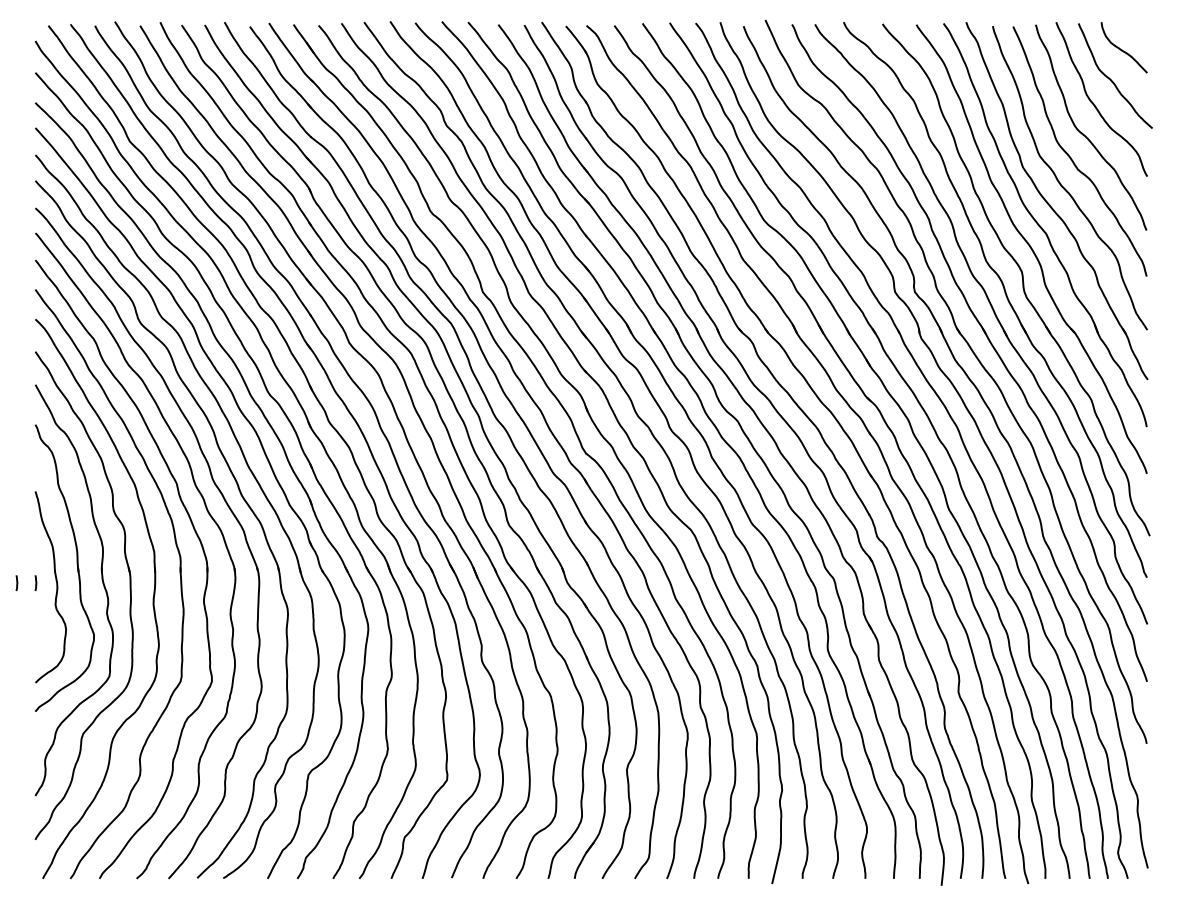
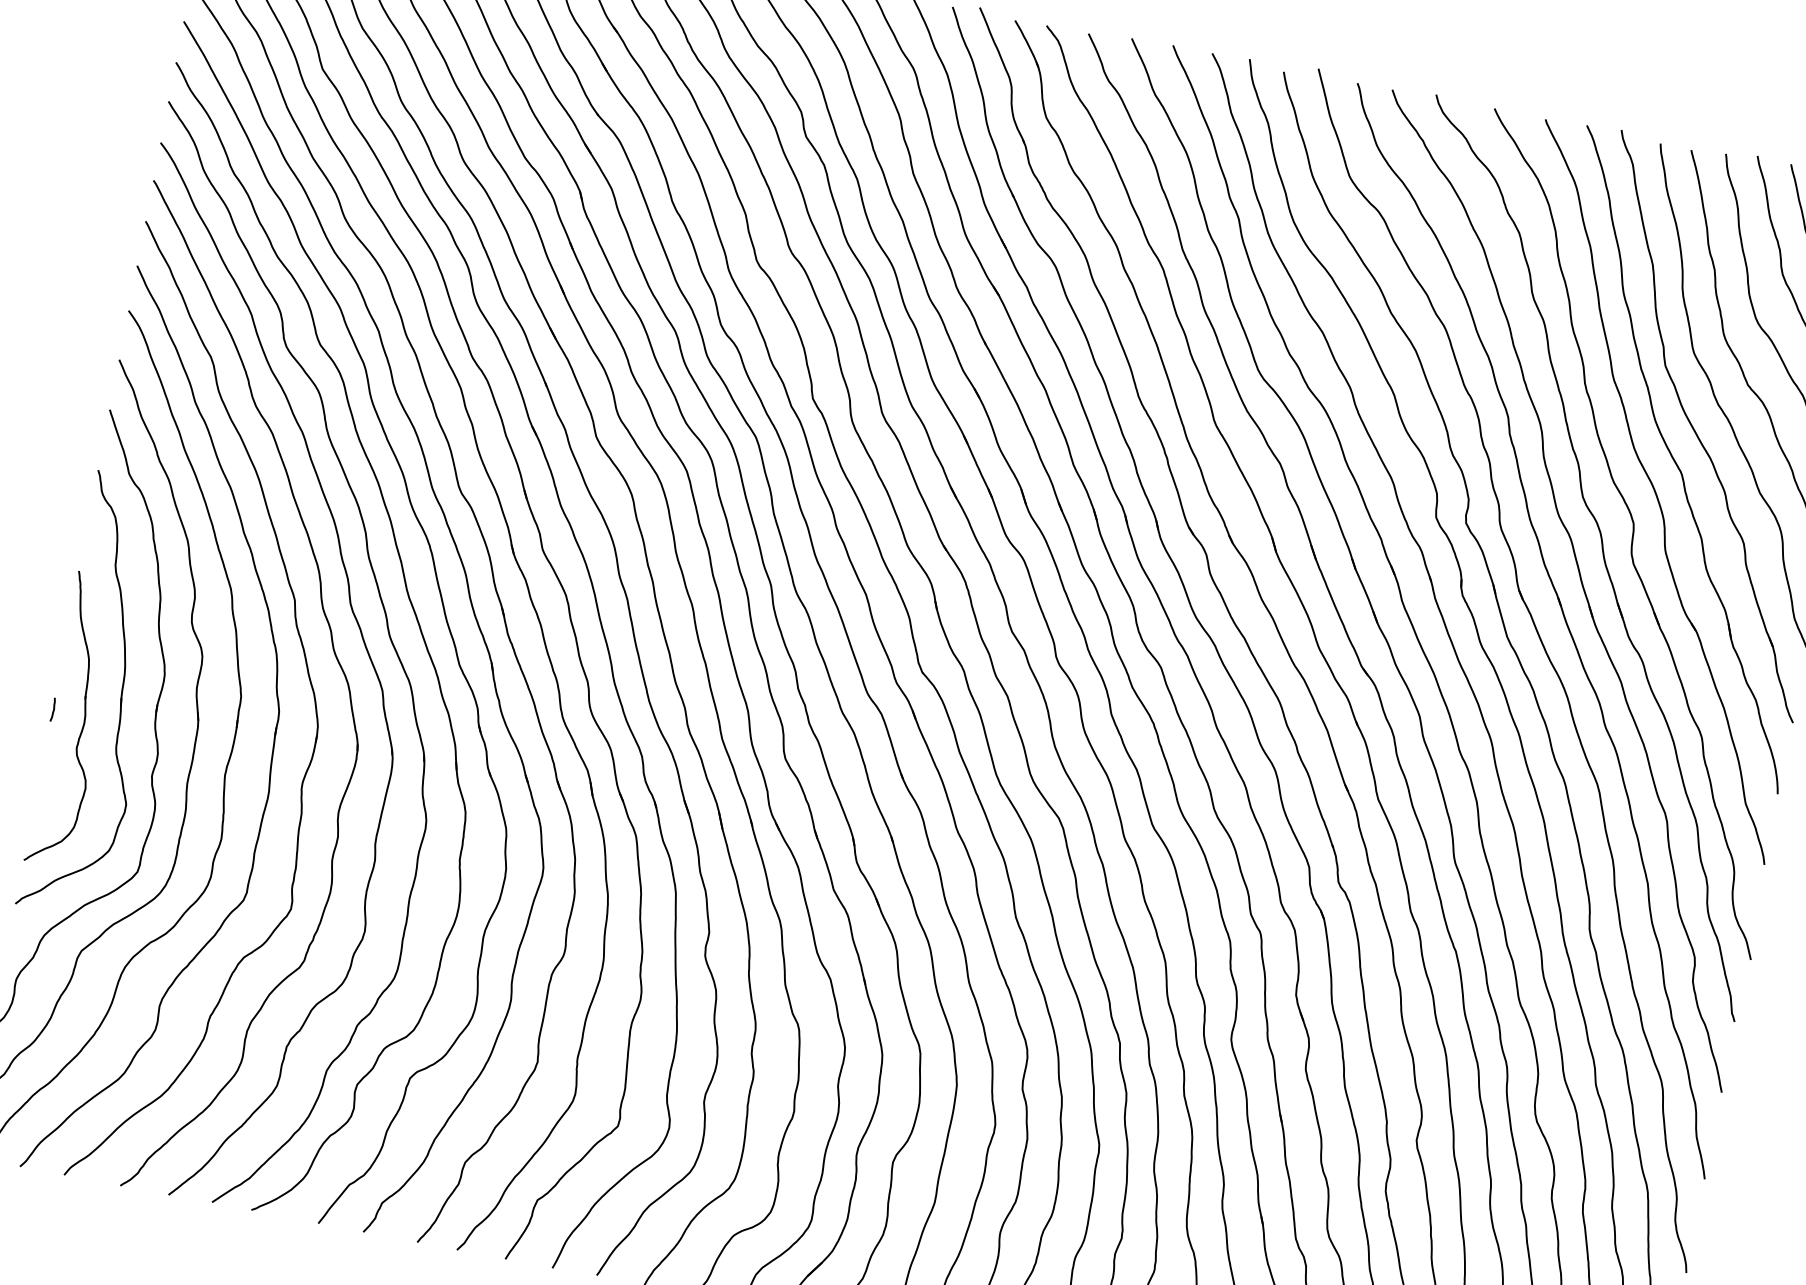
curve: (16, 582) -> (24, 703), removed

